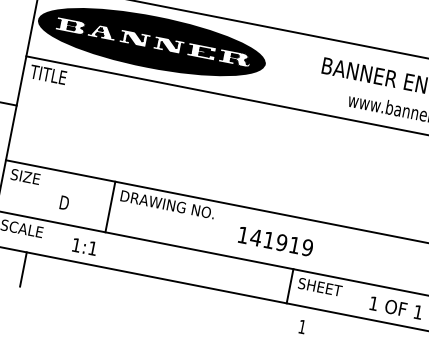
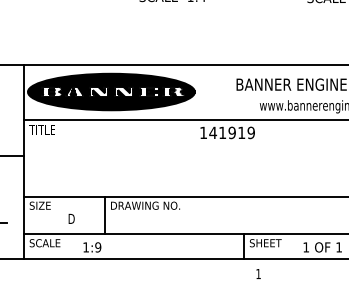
text: (275, 240) -> (227, 132), moved
text: (93, 248) -> (98, 247), 1:1 -> 1:9
line: (23, 268) -> (51, 271), removed

